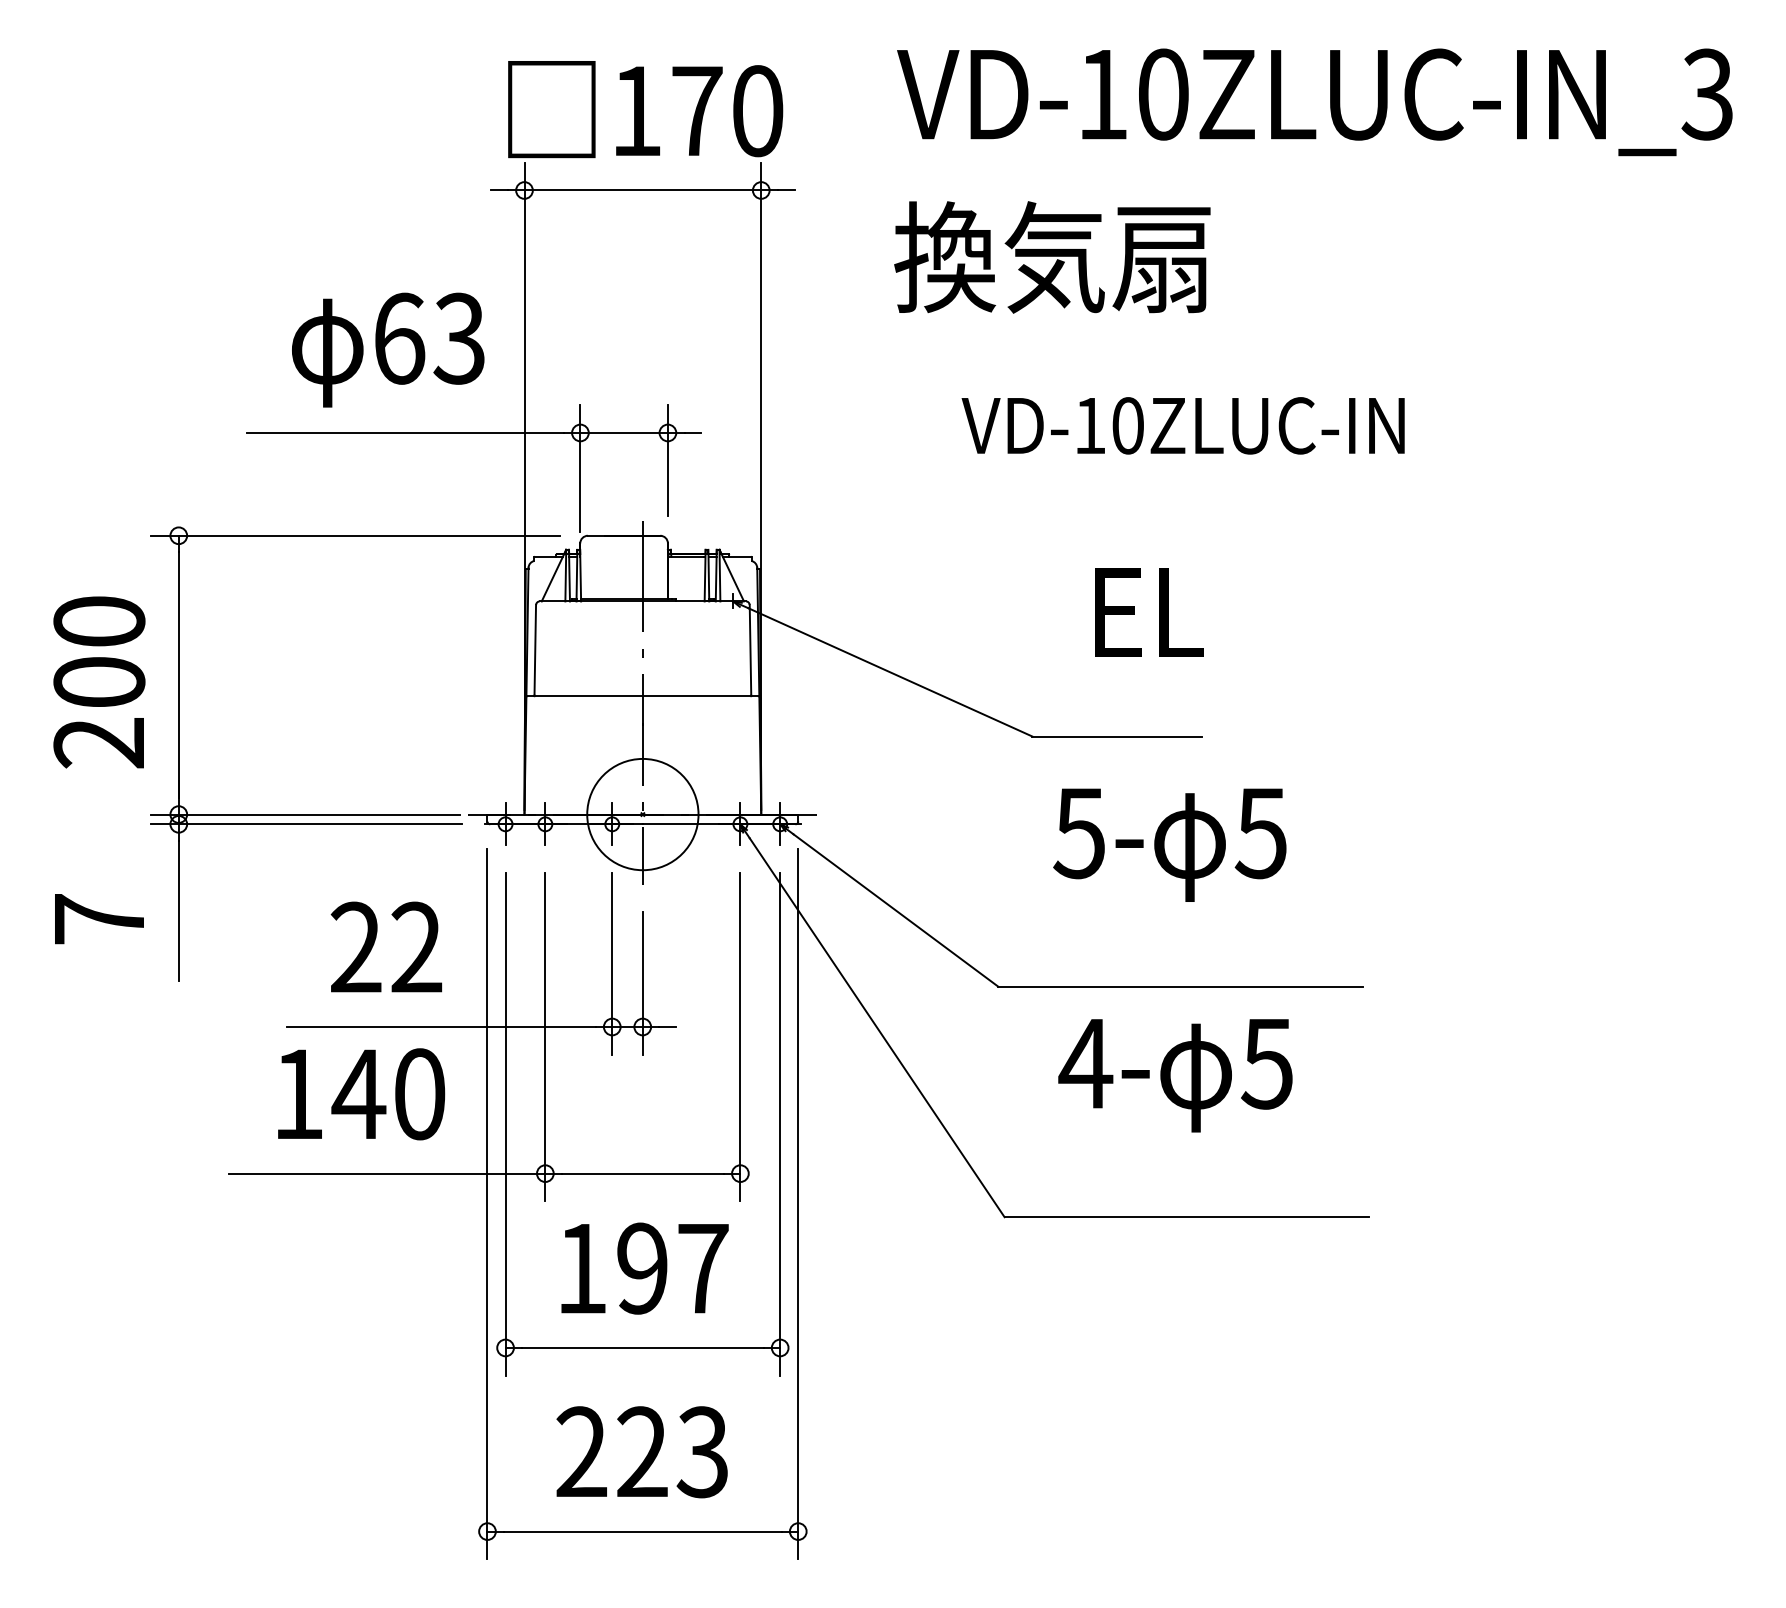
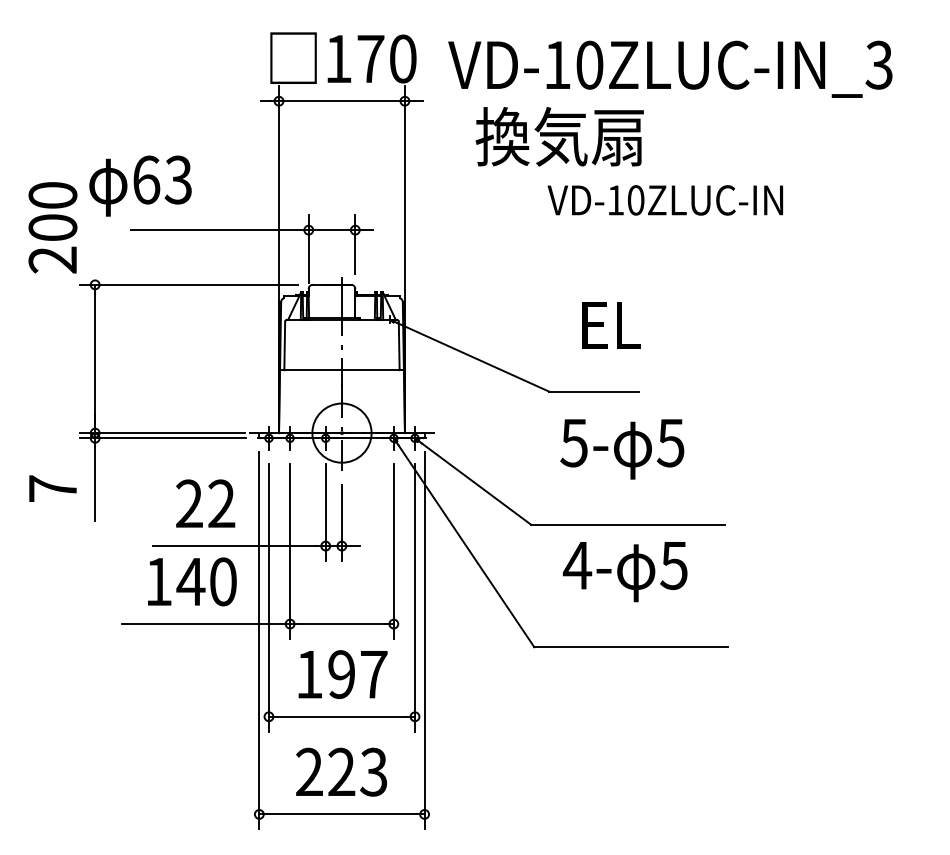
text: (1315, 100) -> (670, 68), moved
text: (388, 348) -> (140, 185), moved
text: (1183, 426) -> (665, 200), moved
text: (98, 681) -> (52, 227), moved

